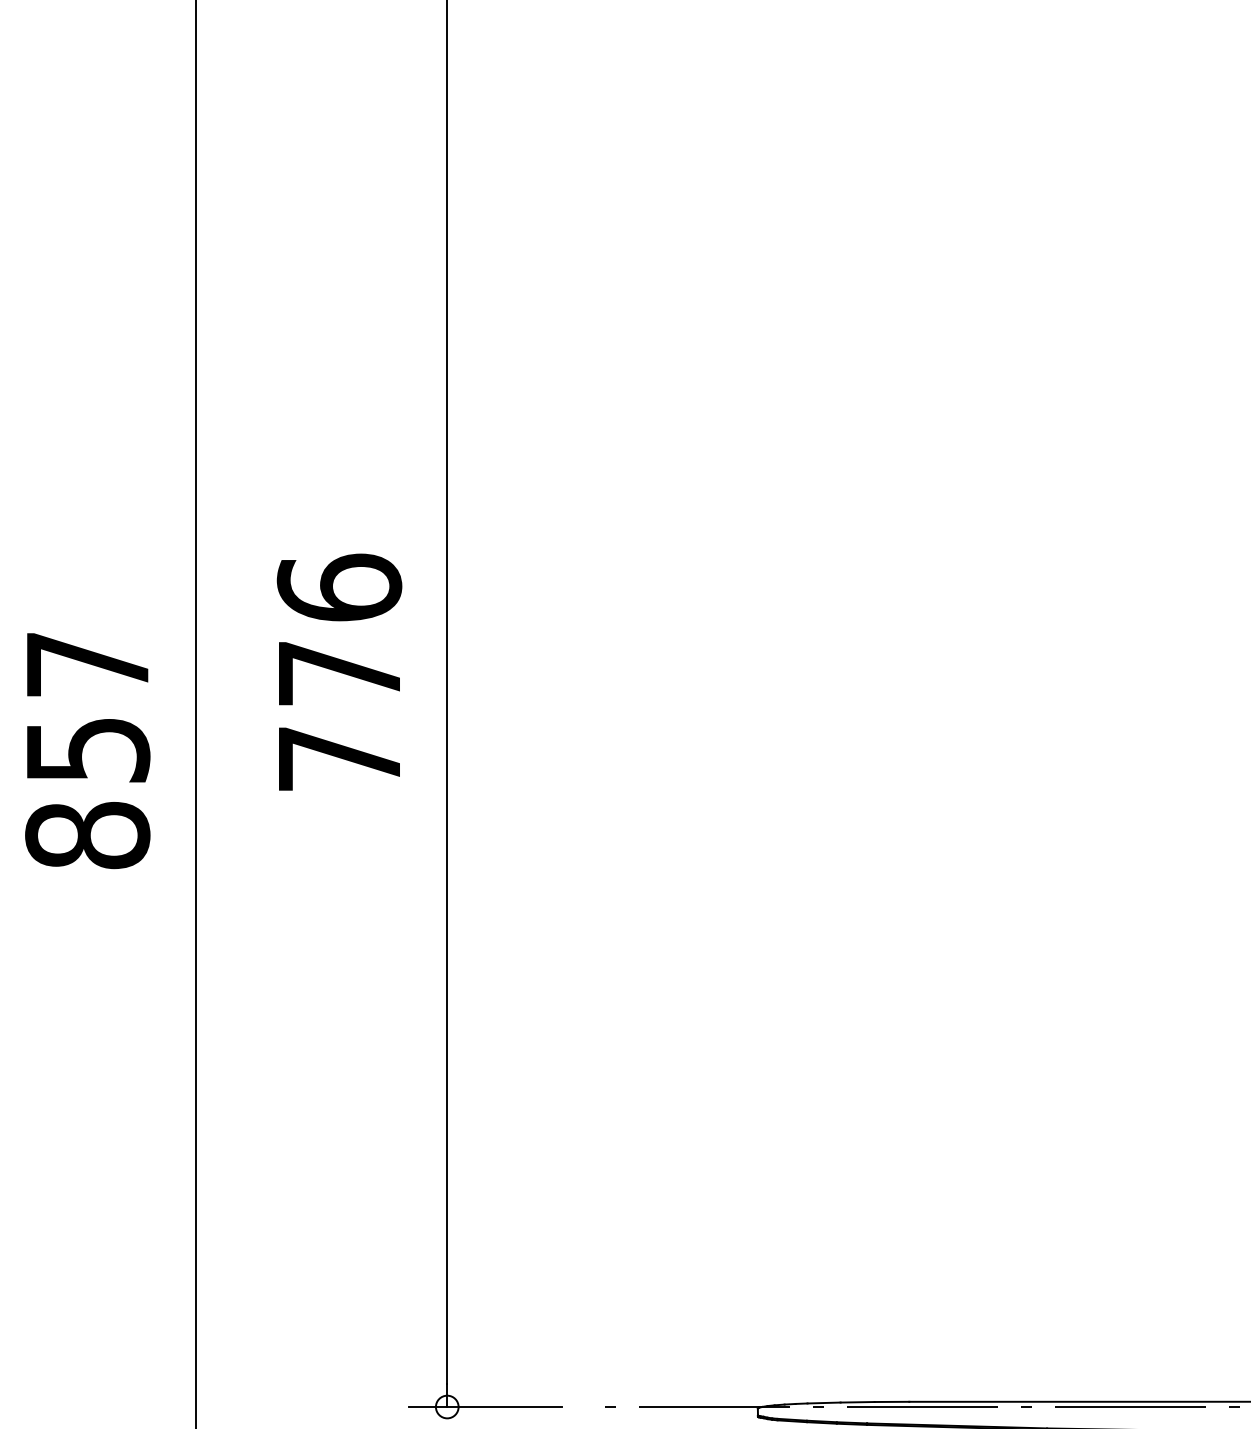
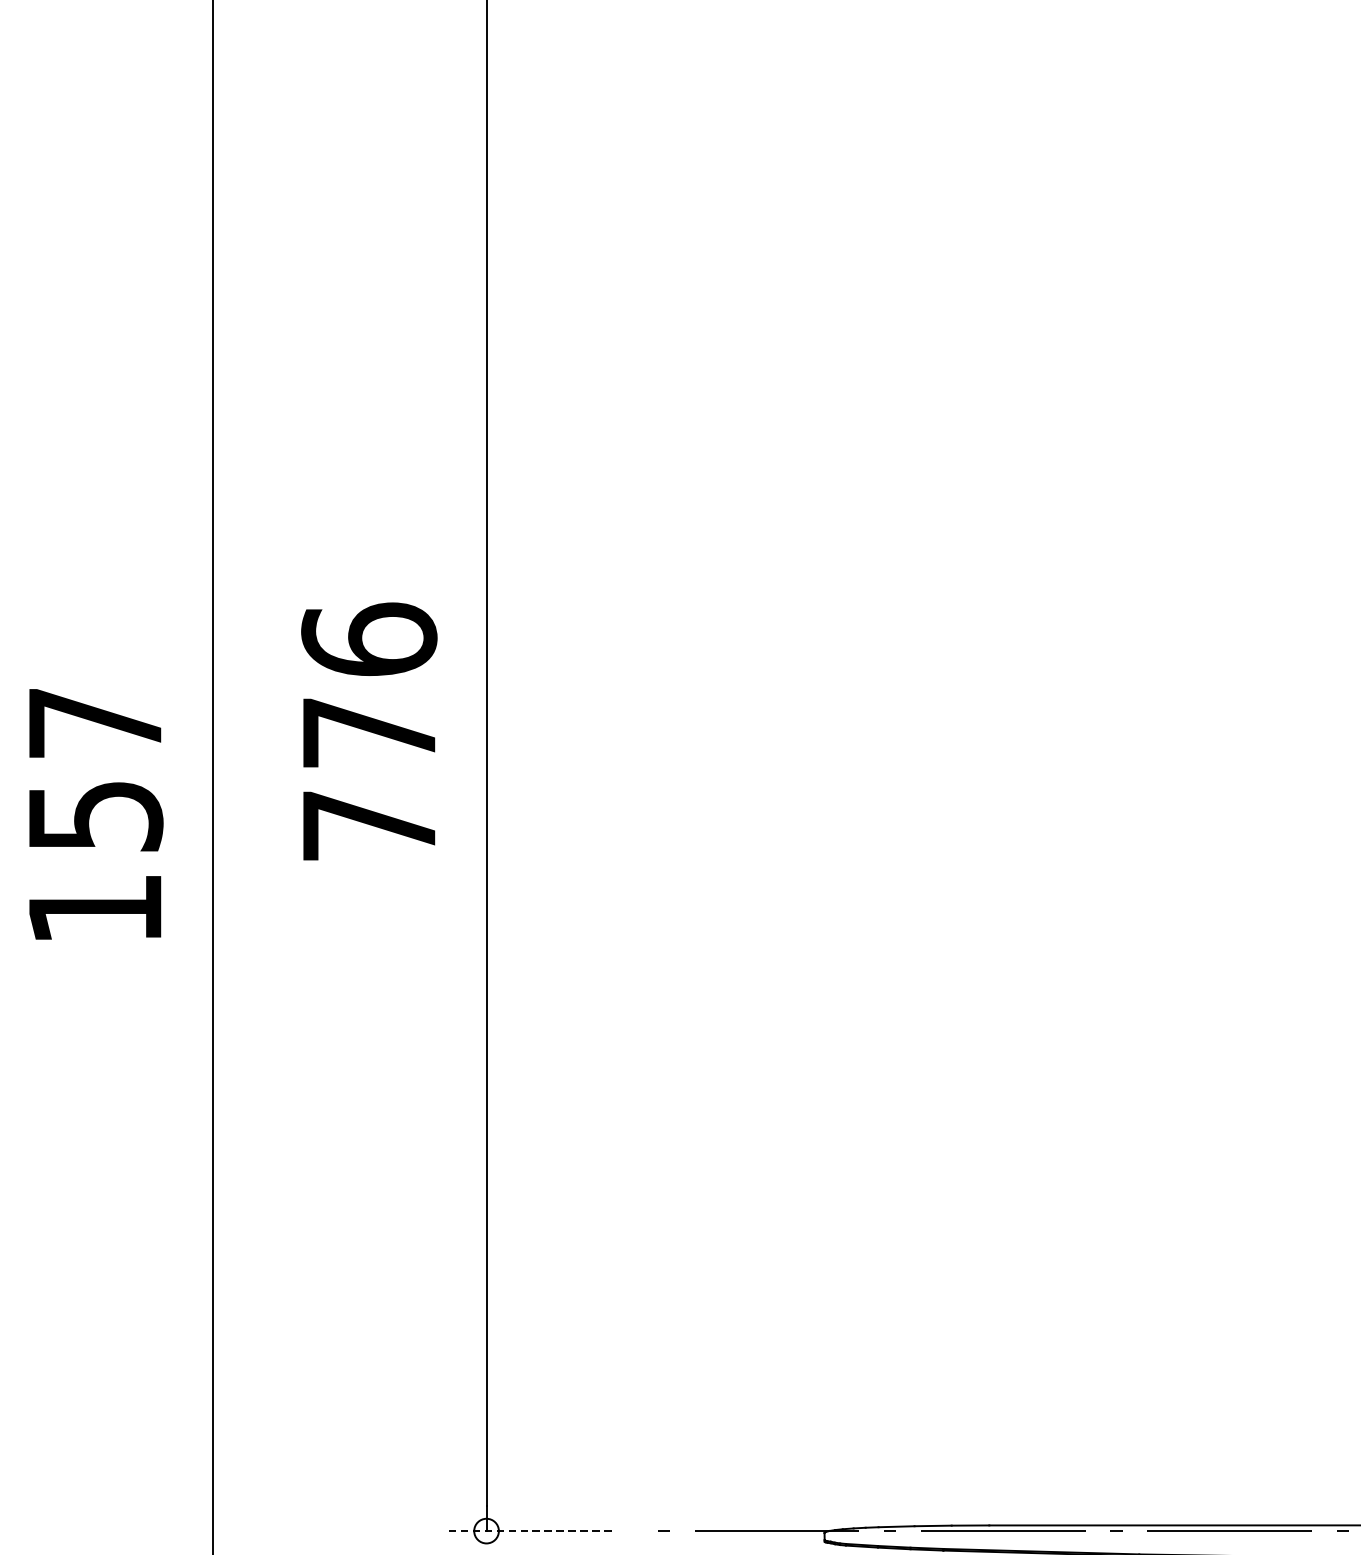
text: (87, 835) -> (95, 909), 857 -> 157
line: (485, 1407) -> (528, 1531), solid -> dashed

